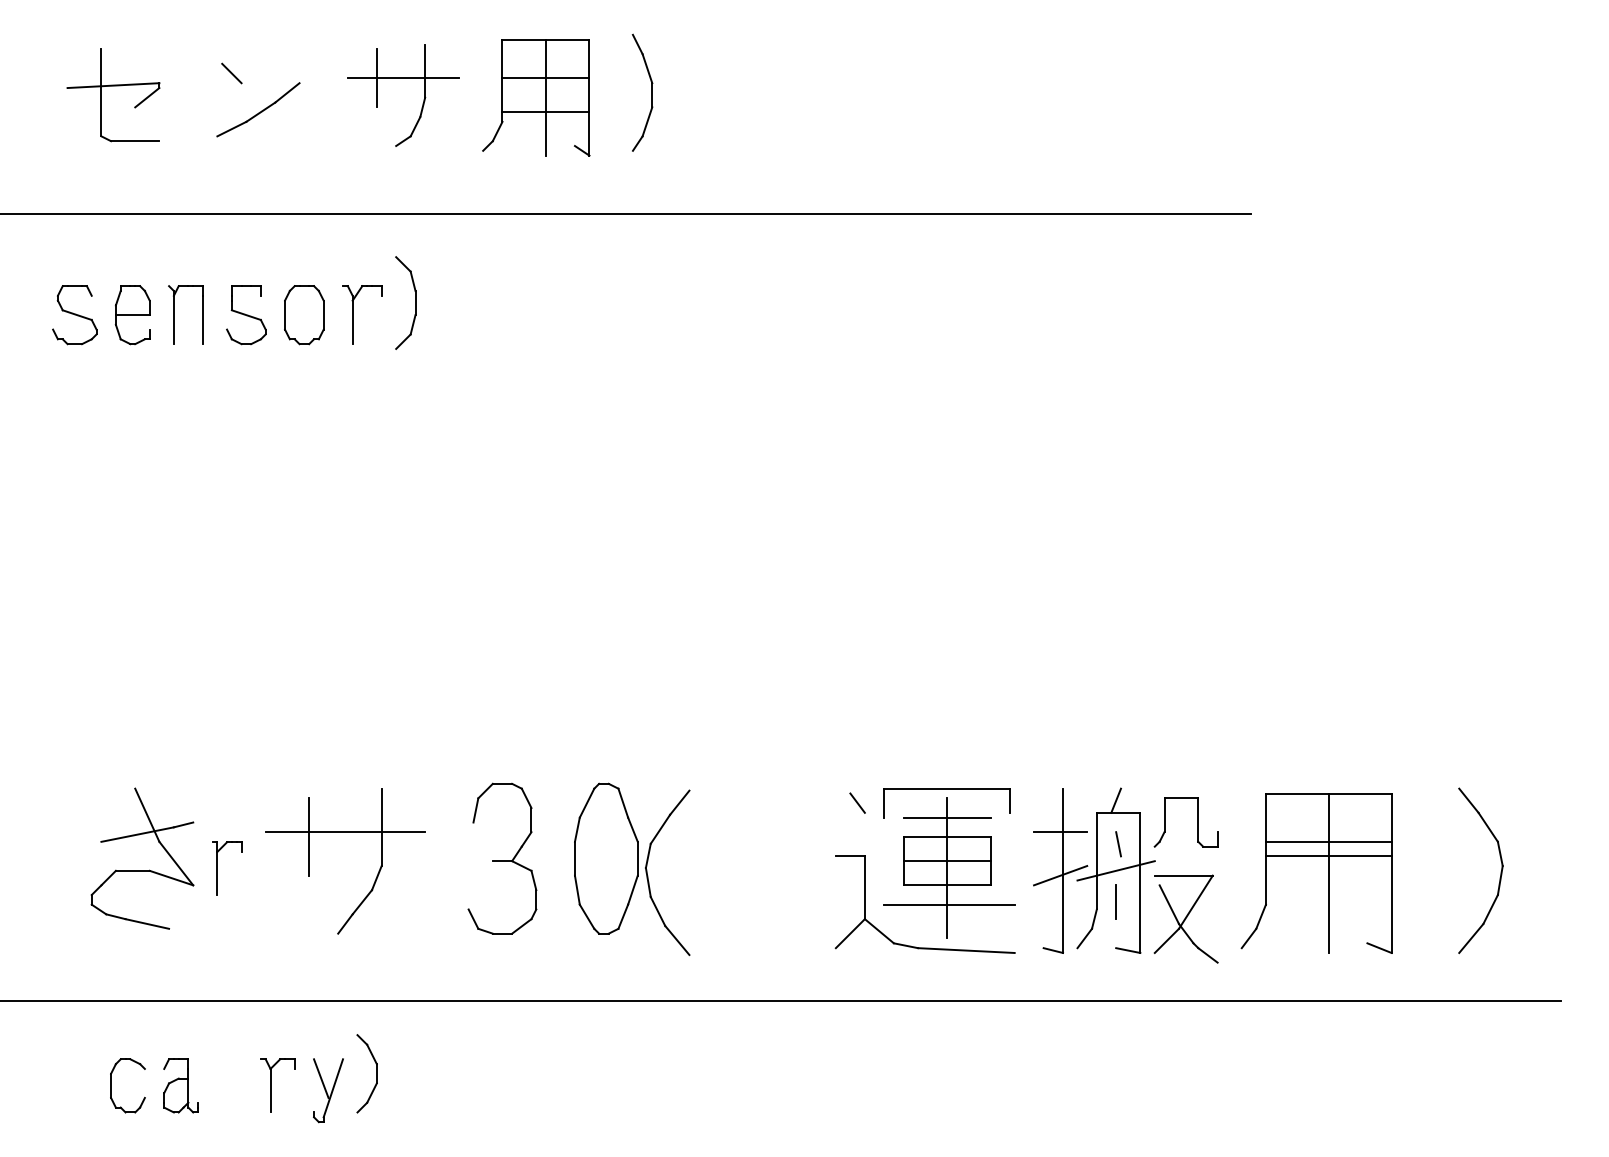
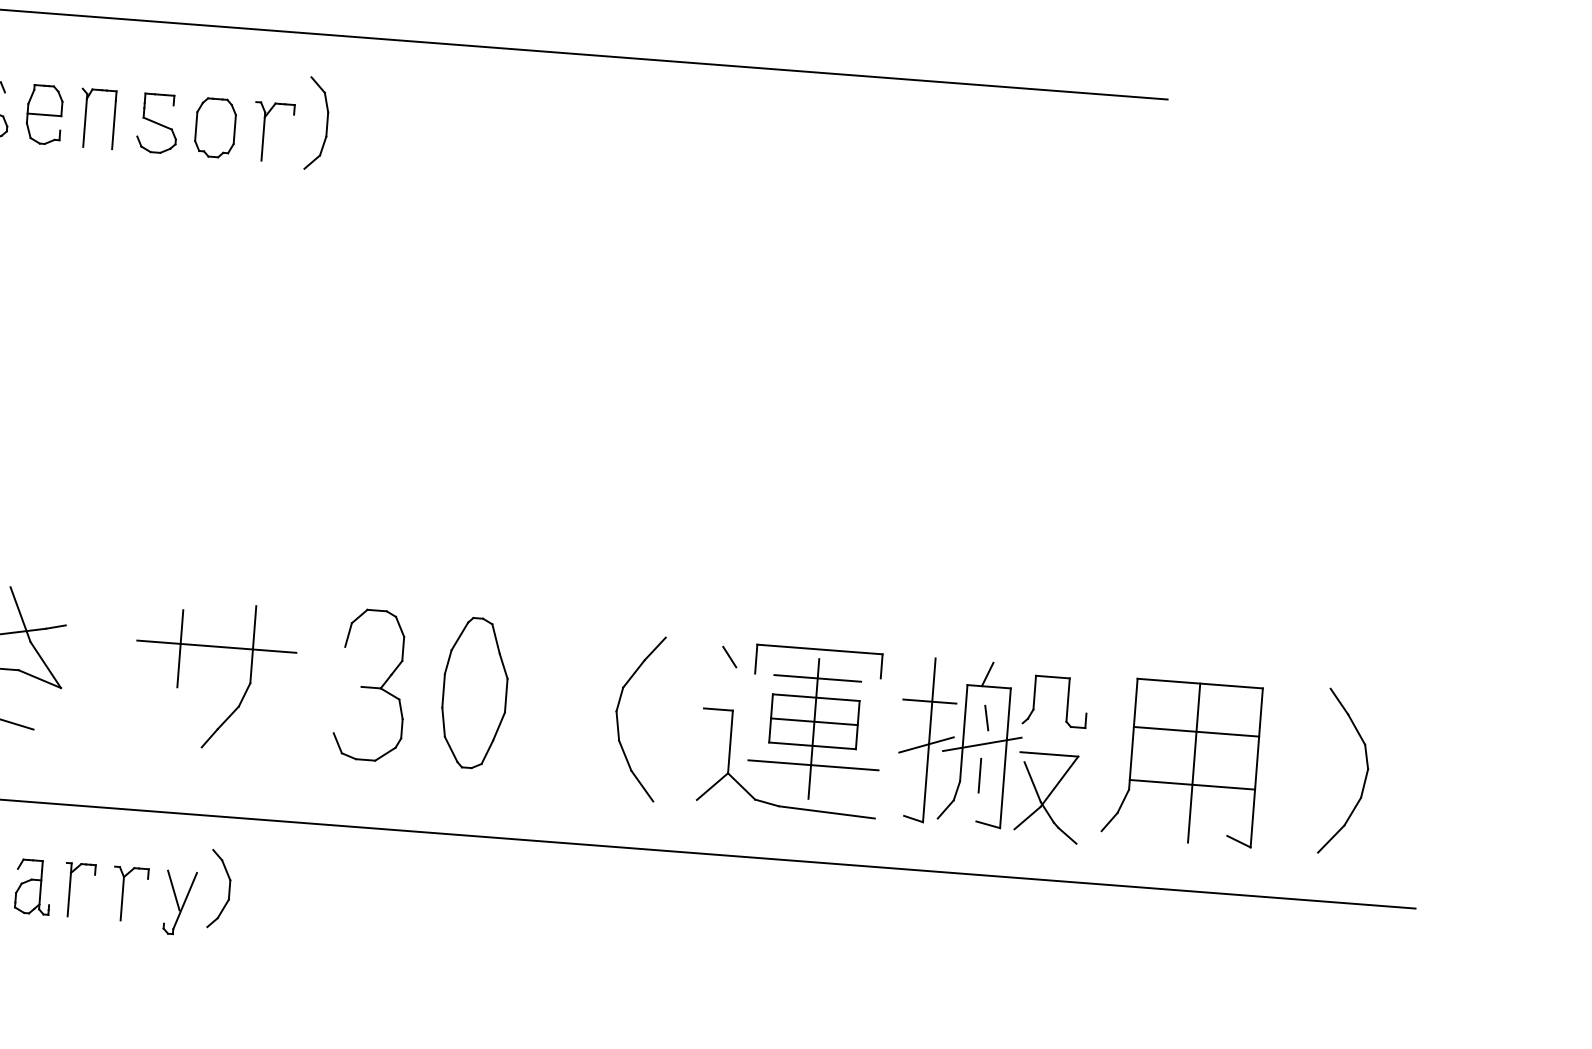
line: (1328, 856) -> (1192, 785), moved
part: (217, 868) -> (69, 889), moved
part: (648, 875) -> (618, 719), moved

